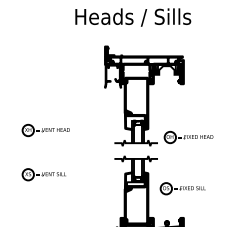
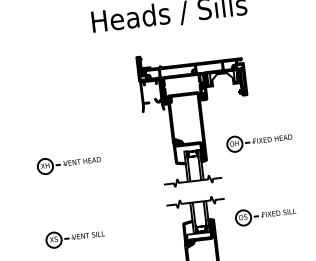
part: (45, 130) -> (68, 163), moved
part: (188, 137) -> (259, 141), moved
part: (182, 188) -> (265, 215), moved

